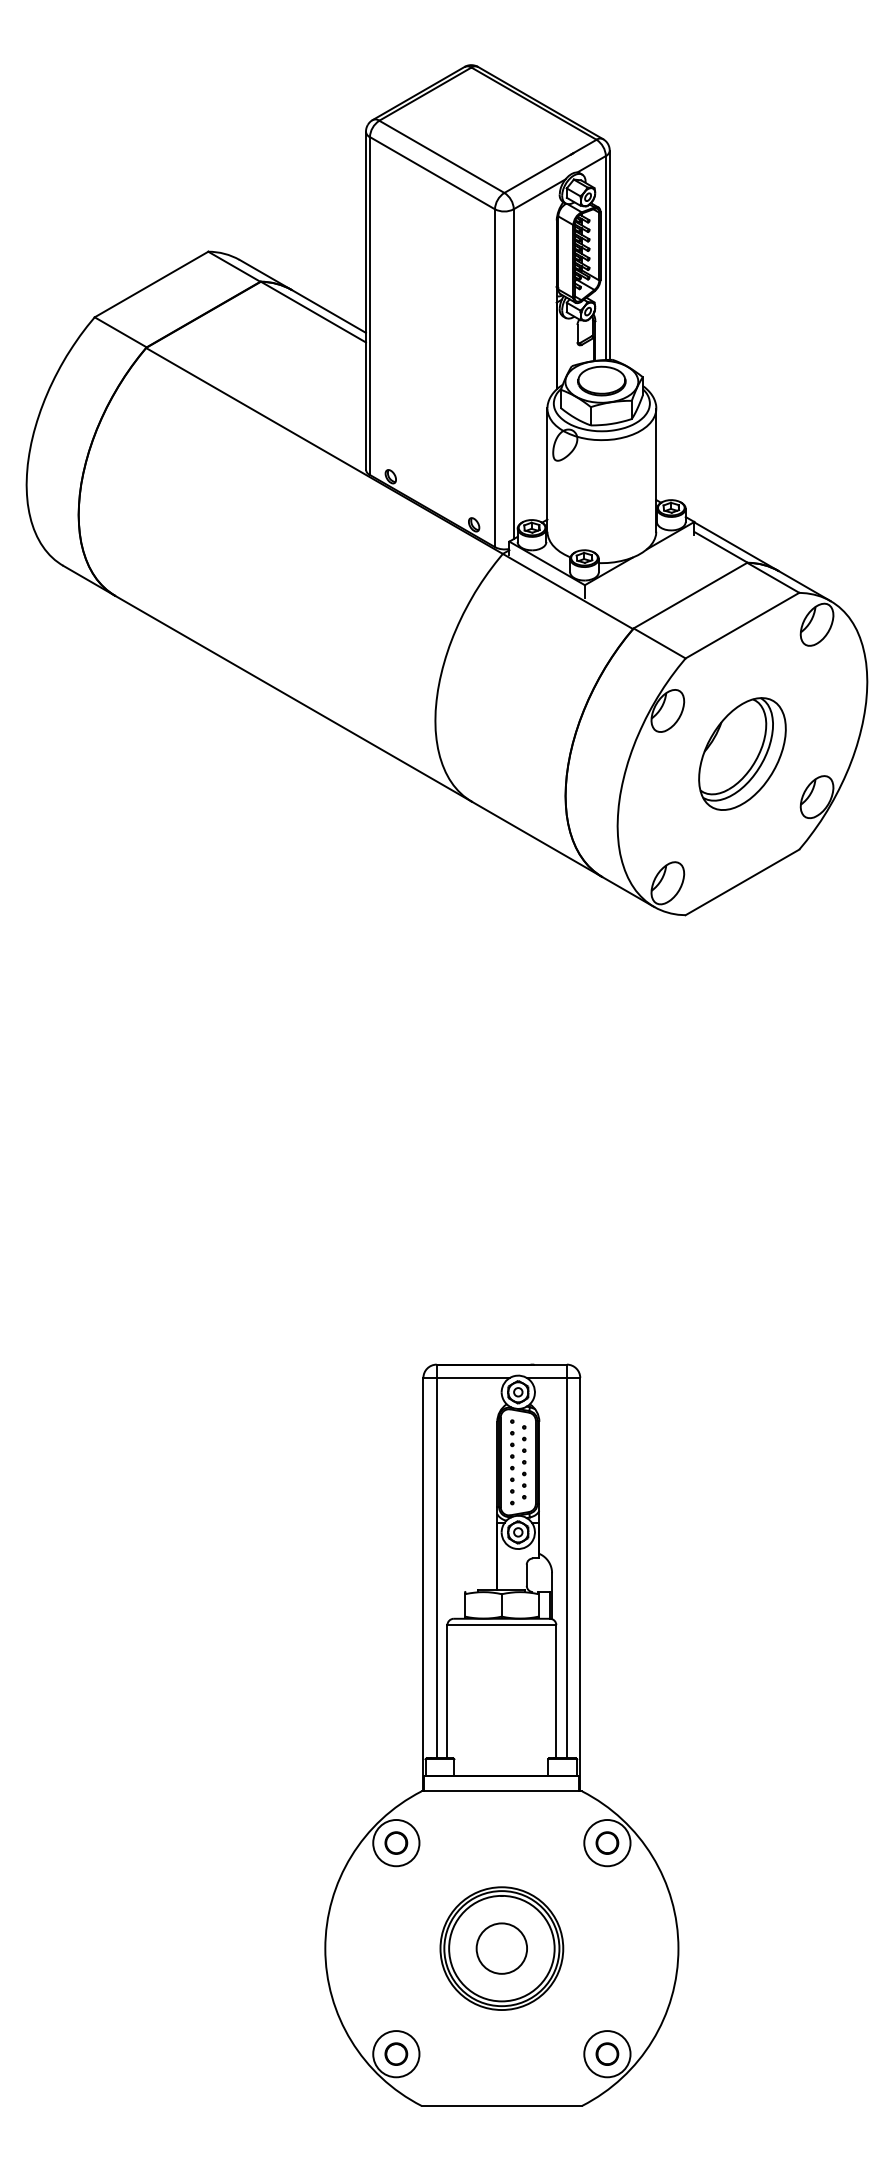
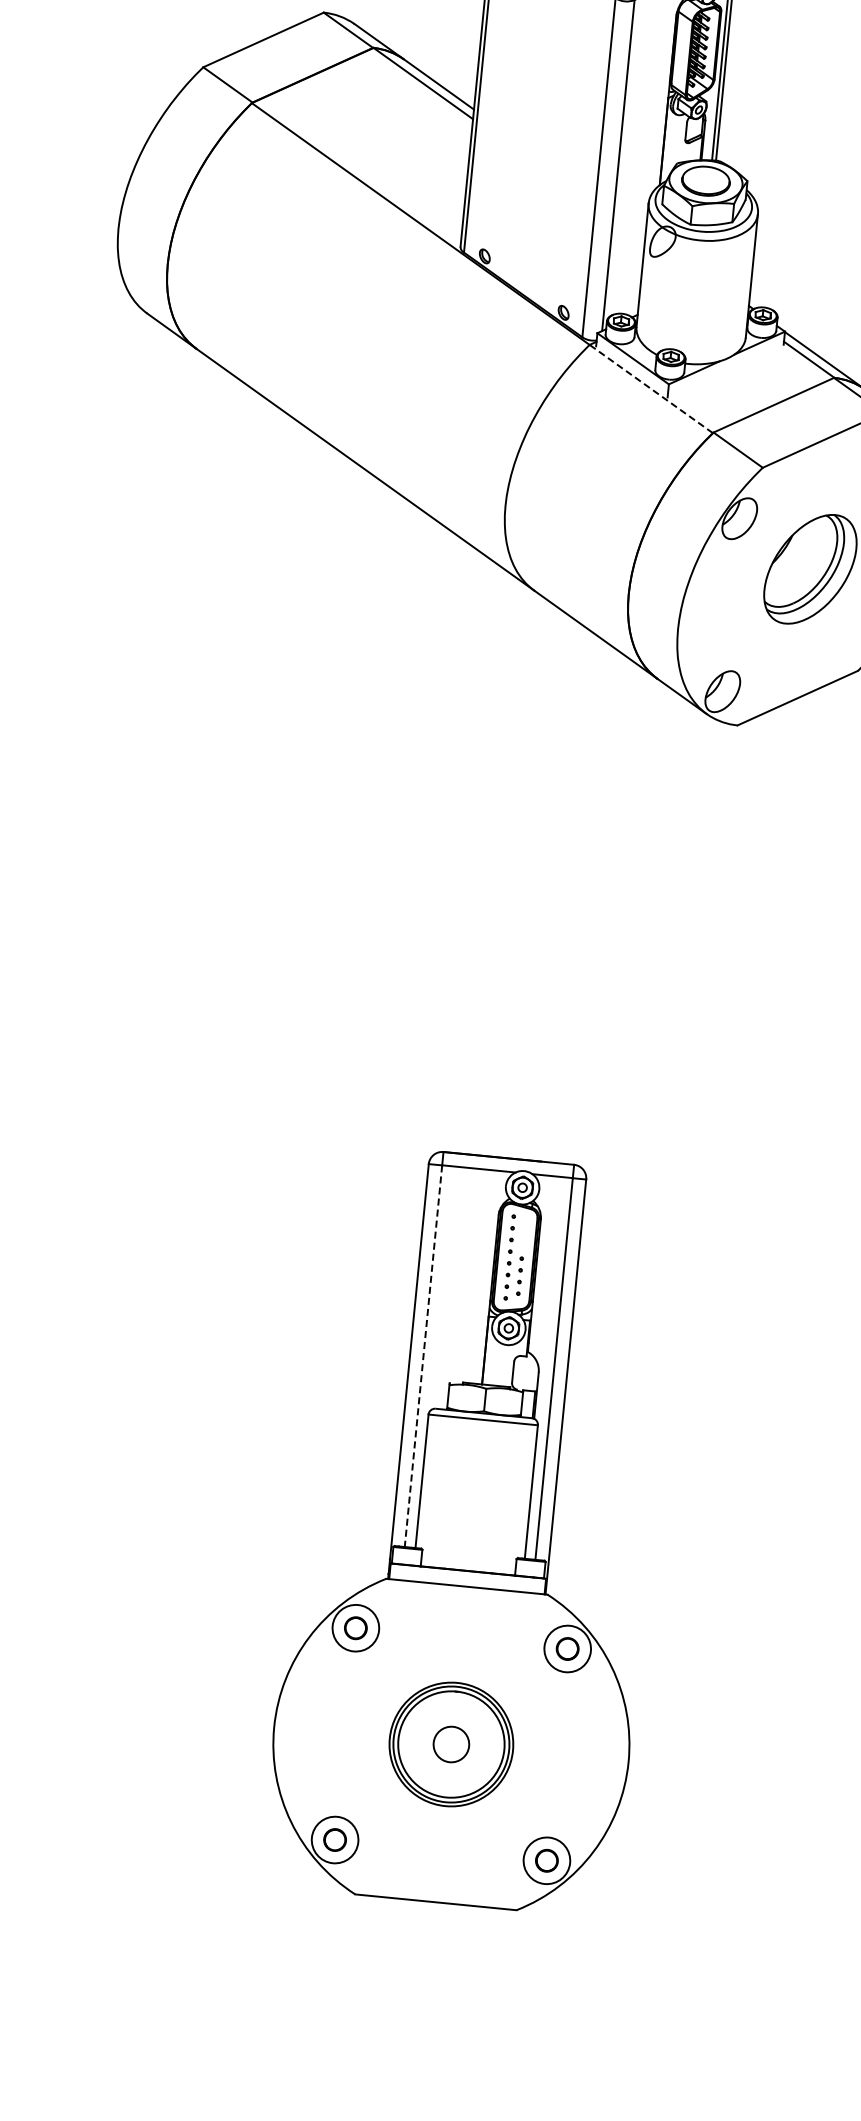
line: (567, 591) -> (650, 388), solid -> dashed
part: (524, 1438) -> (524, 1234), removed
line: (436, 1568) -> (423, 1356), solid -> dashed
circle: (501, 1948) -> (451, 1744), size x0.7

